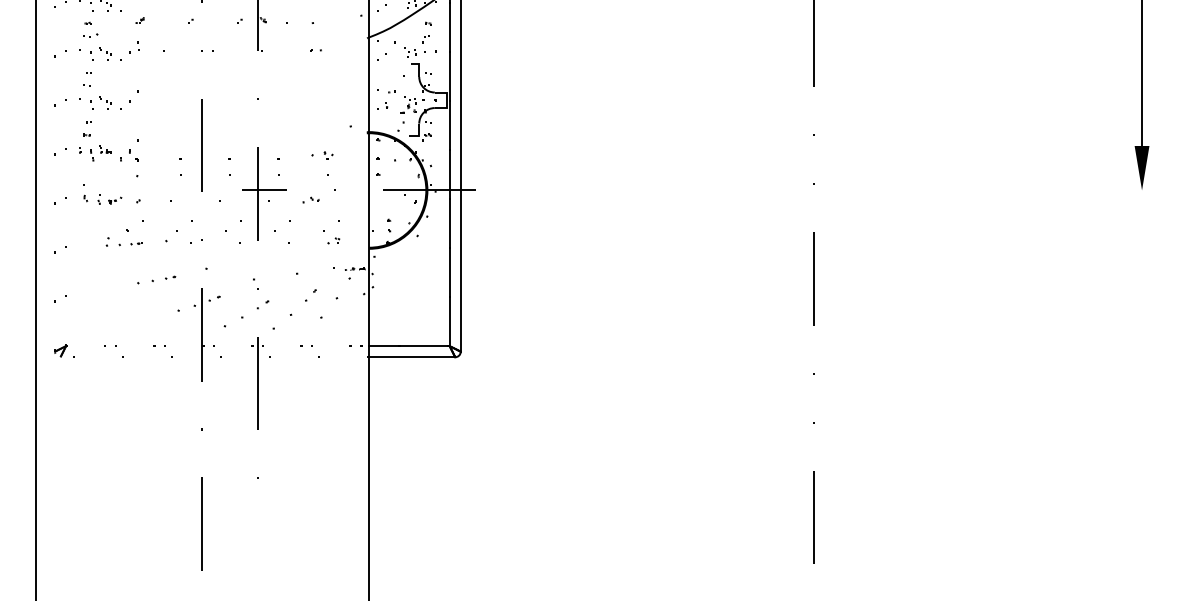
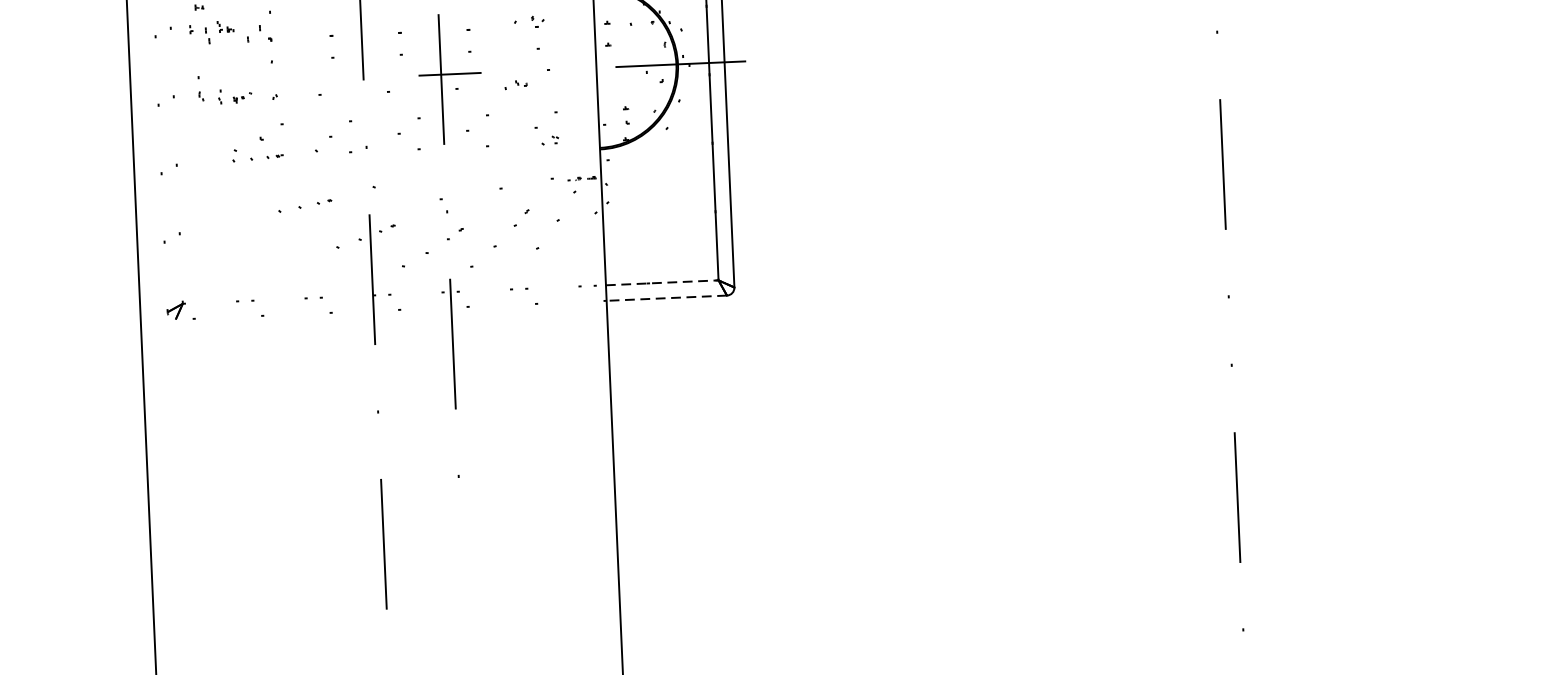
line: (409, 346) -> (662, 283), solid -> dashed
line: (411, 357) -> (665, 298), solid -> dashed

